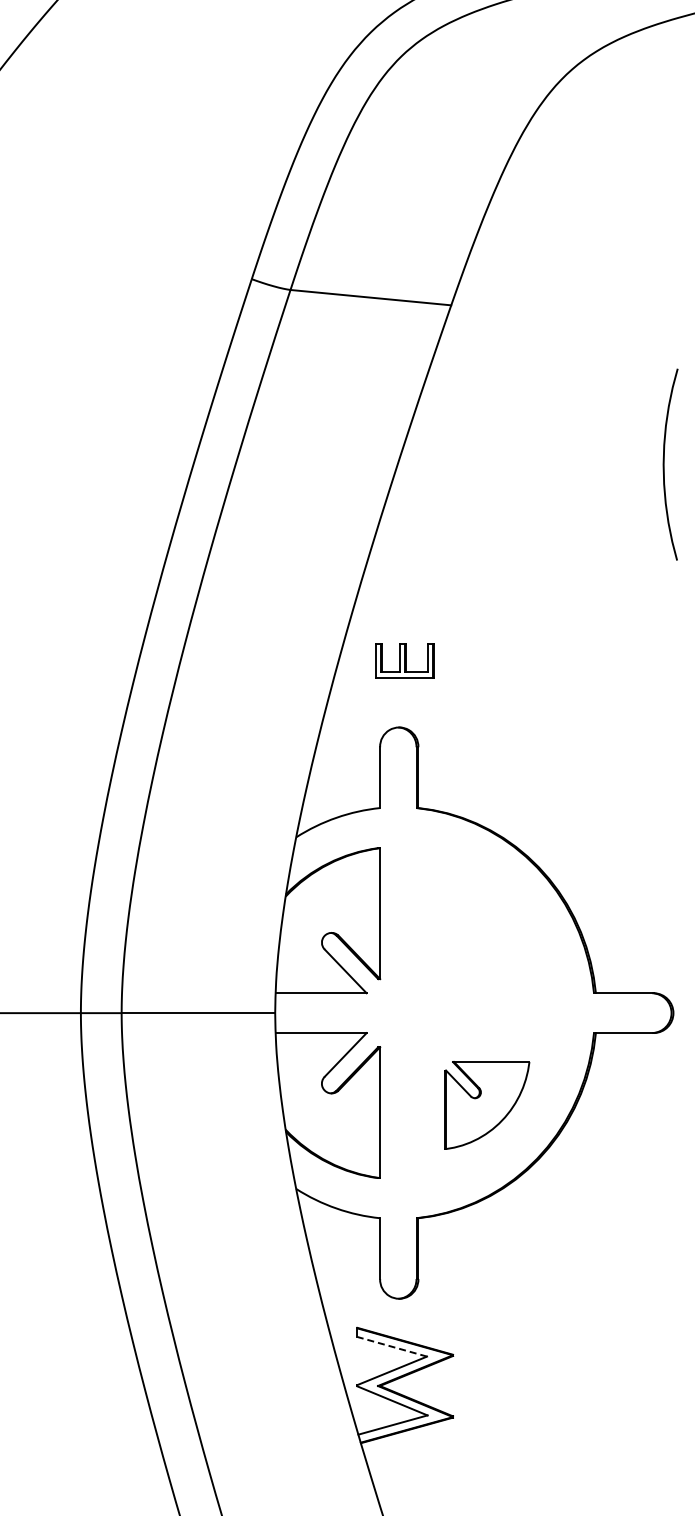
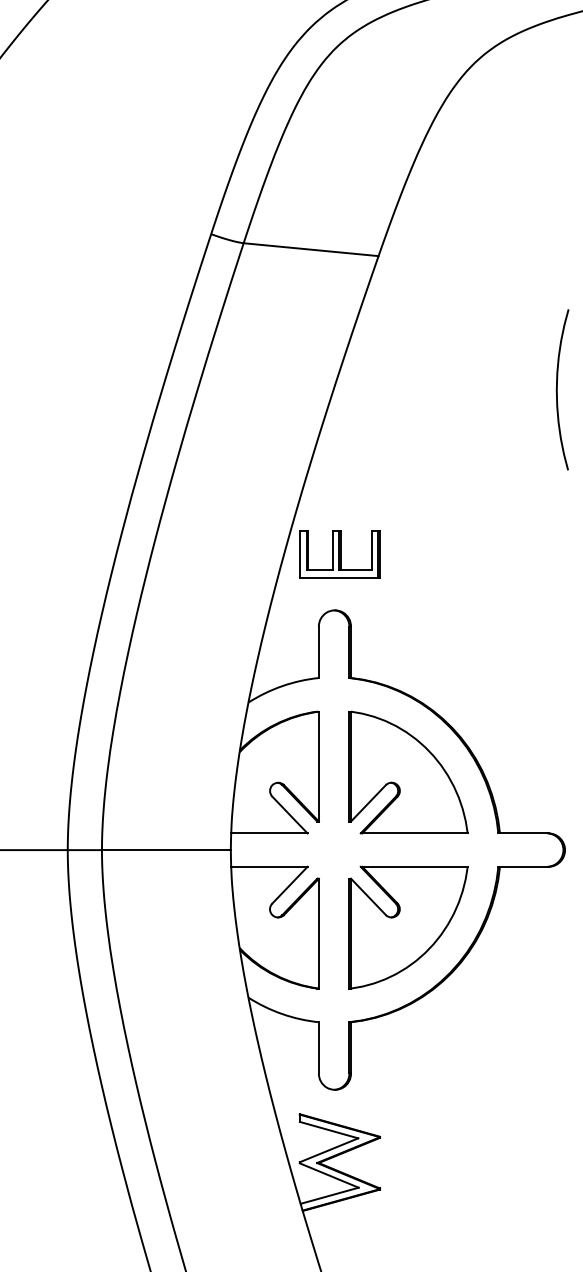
part: (404, 660) -> (339, 554), size x1.67
part: (487, 920) -> (408, 772), added
part: (487, 1105) -> (408, 927), size x1.67
line: (391, 1346) -> (328, 1129), dashed -> solid

